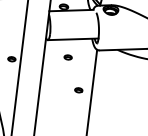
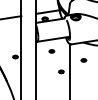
part: (114, 77) -> (83, 60), added

